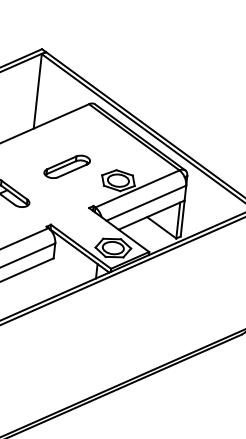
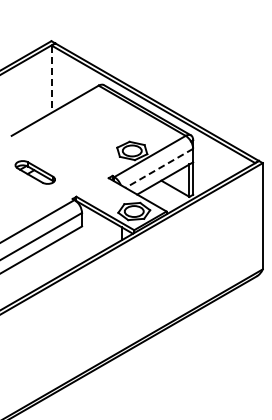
line: (37, 91) -> (51, 79), solid -> dashed
part: (66, 166) -> (84, 143), removed
line: (145, 203) -> (158, 168), solid -> dashed

